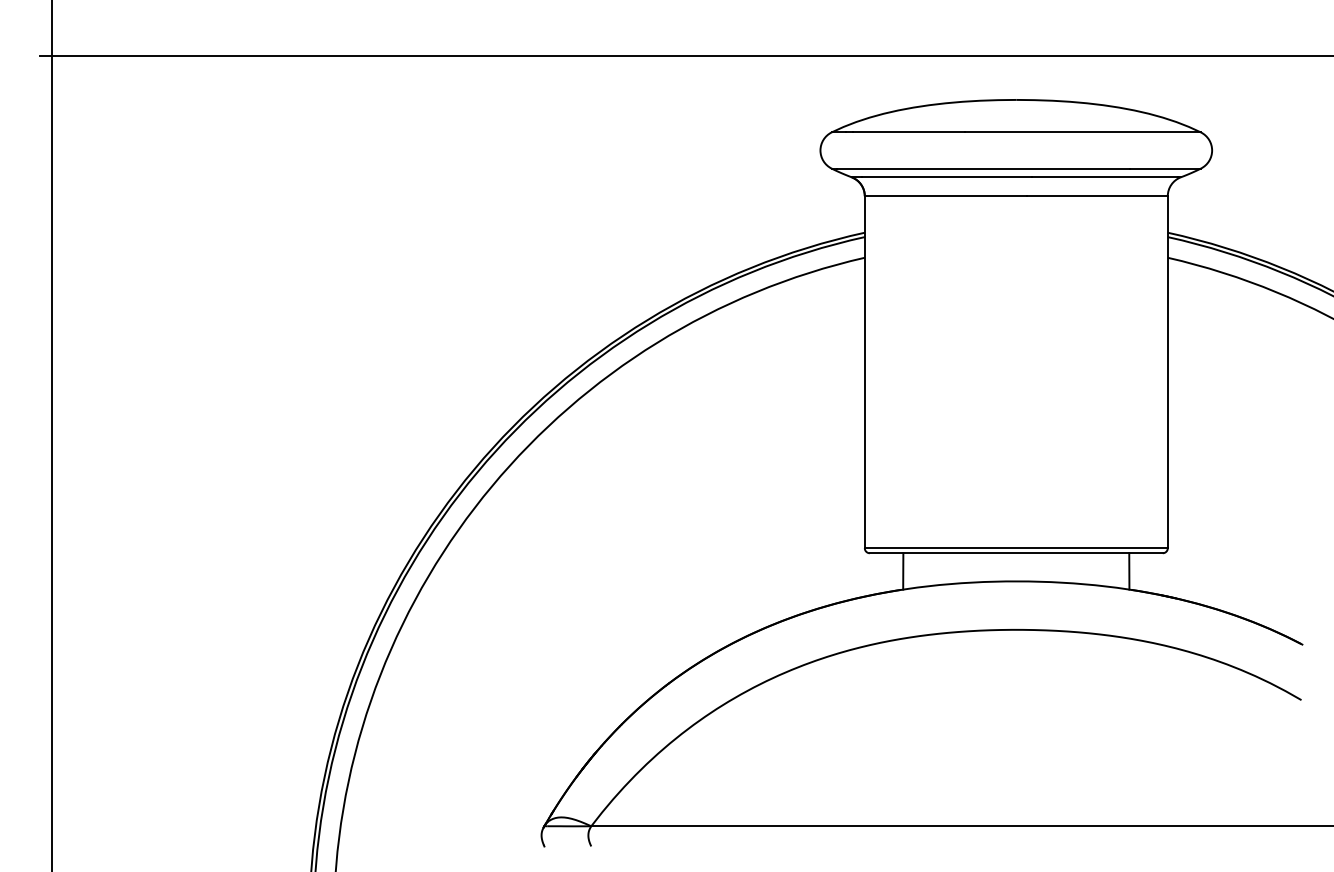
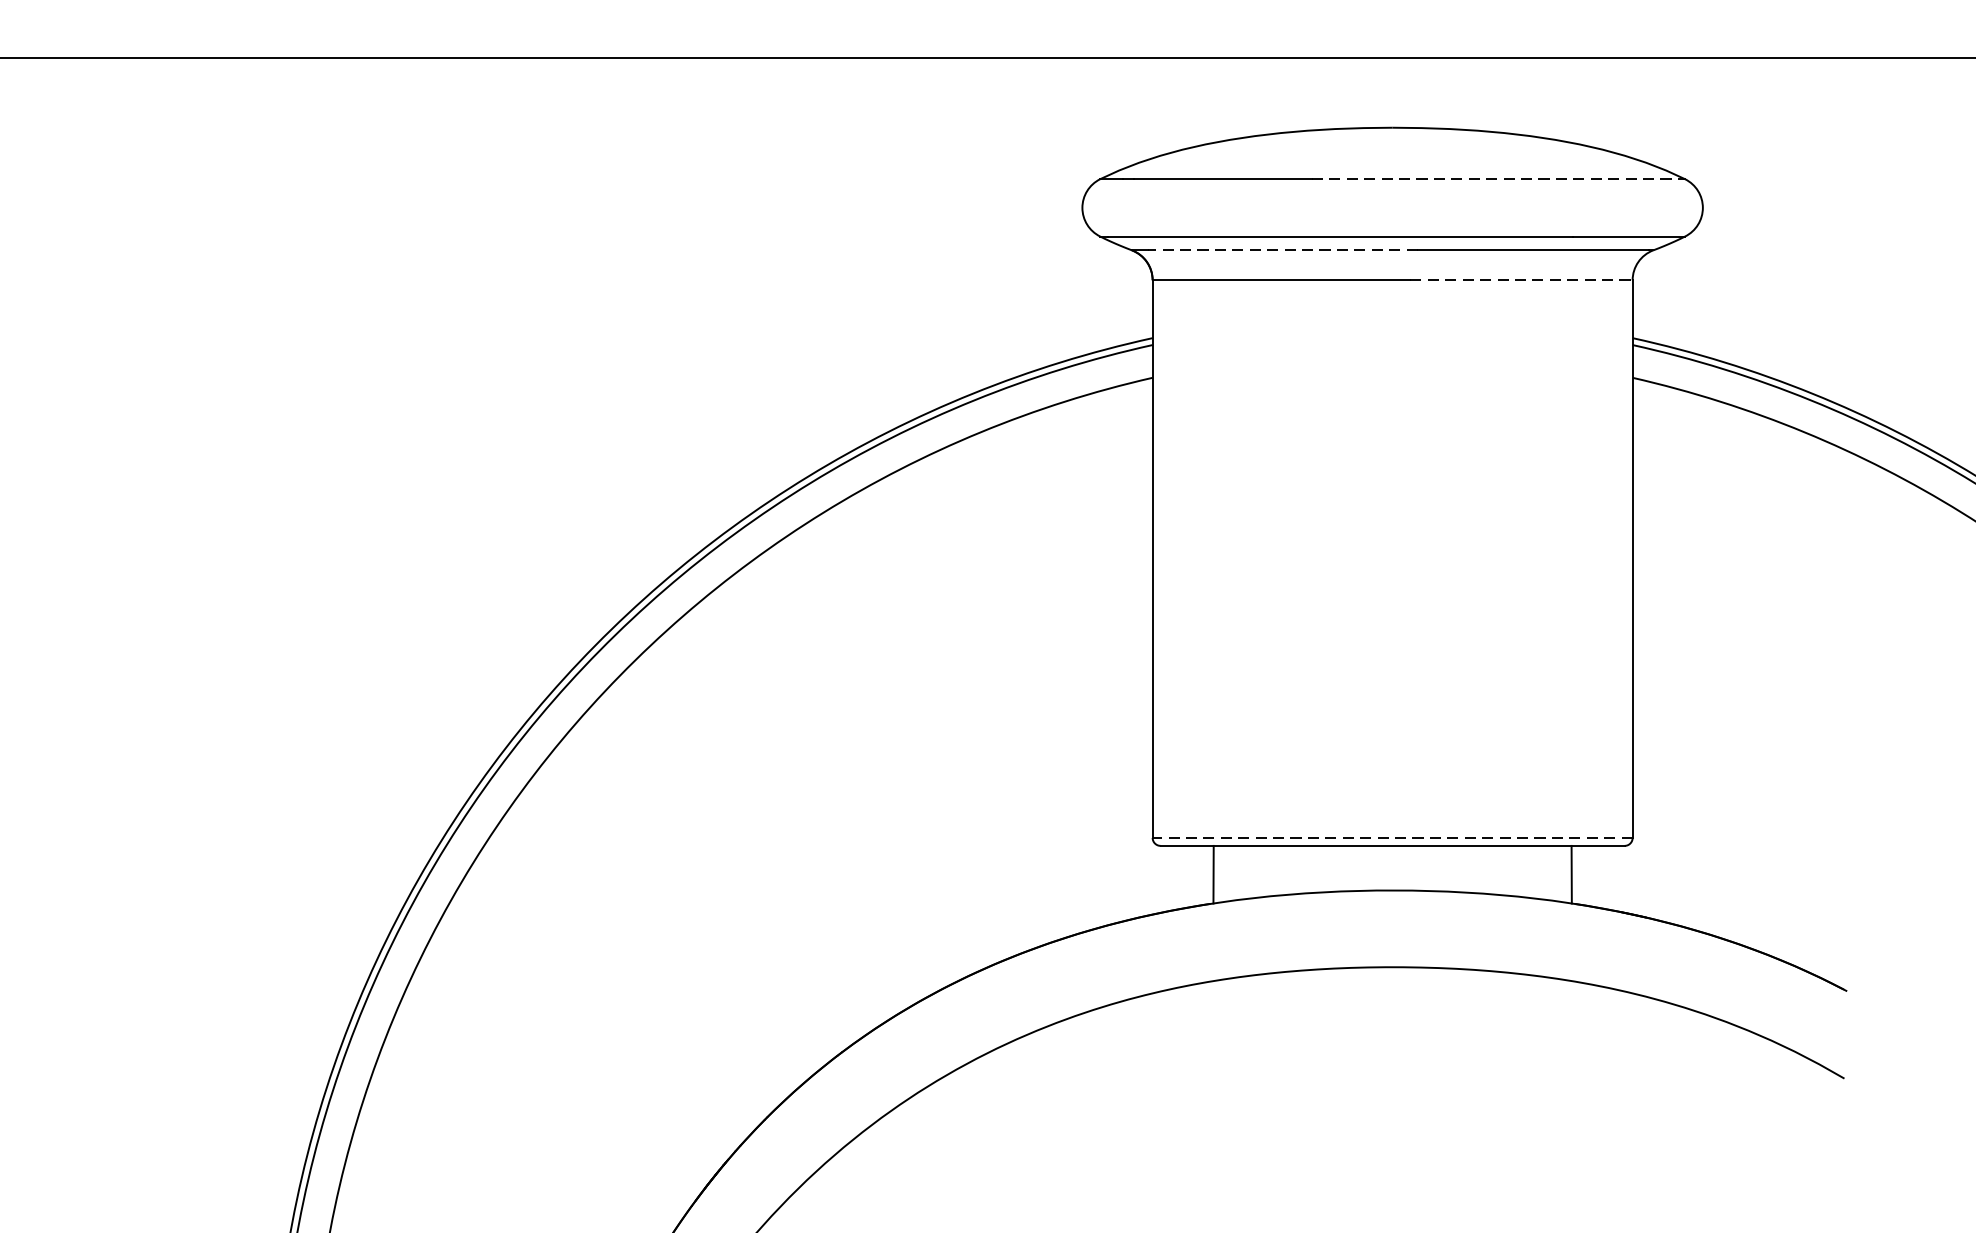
line: (1083, 132) -> (1499, 179), solid -> dashed
line: (946, 177) -> (1282, 250), solid -> dashed
line: (1098, 196) -> (1522, 280), solid -> dashed
line: (1016, 548) -> (1392, 838), solid -> dashed

